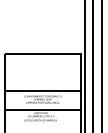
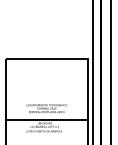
line: (42, 91) -> (46, 99), removed

